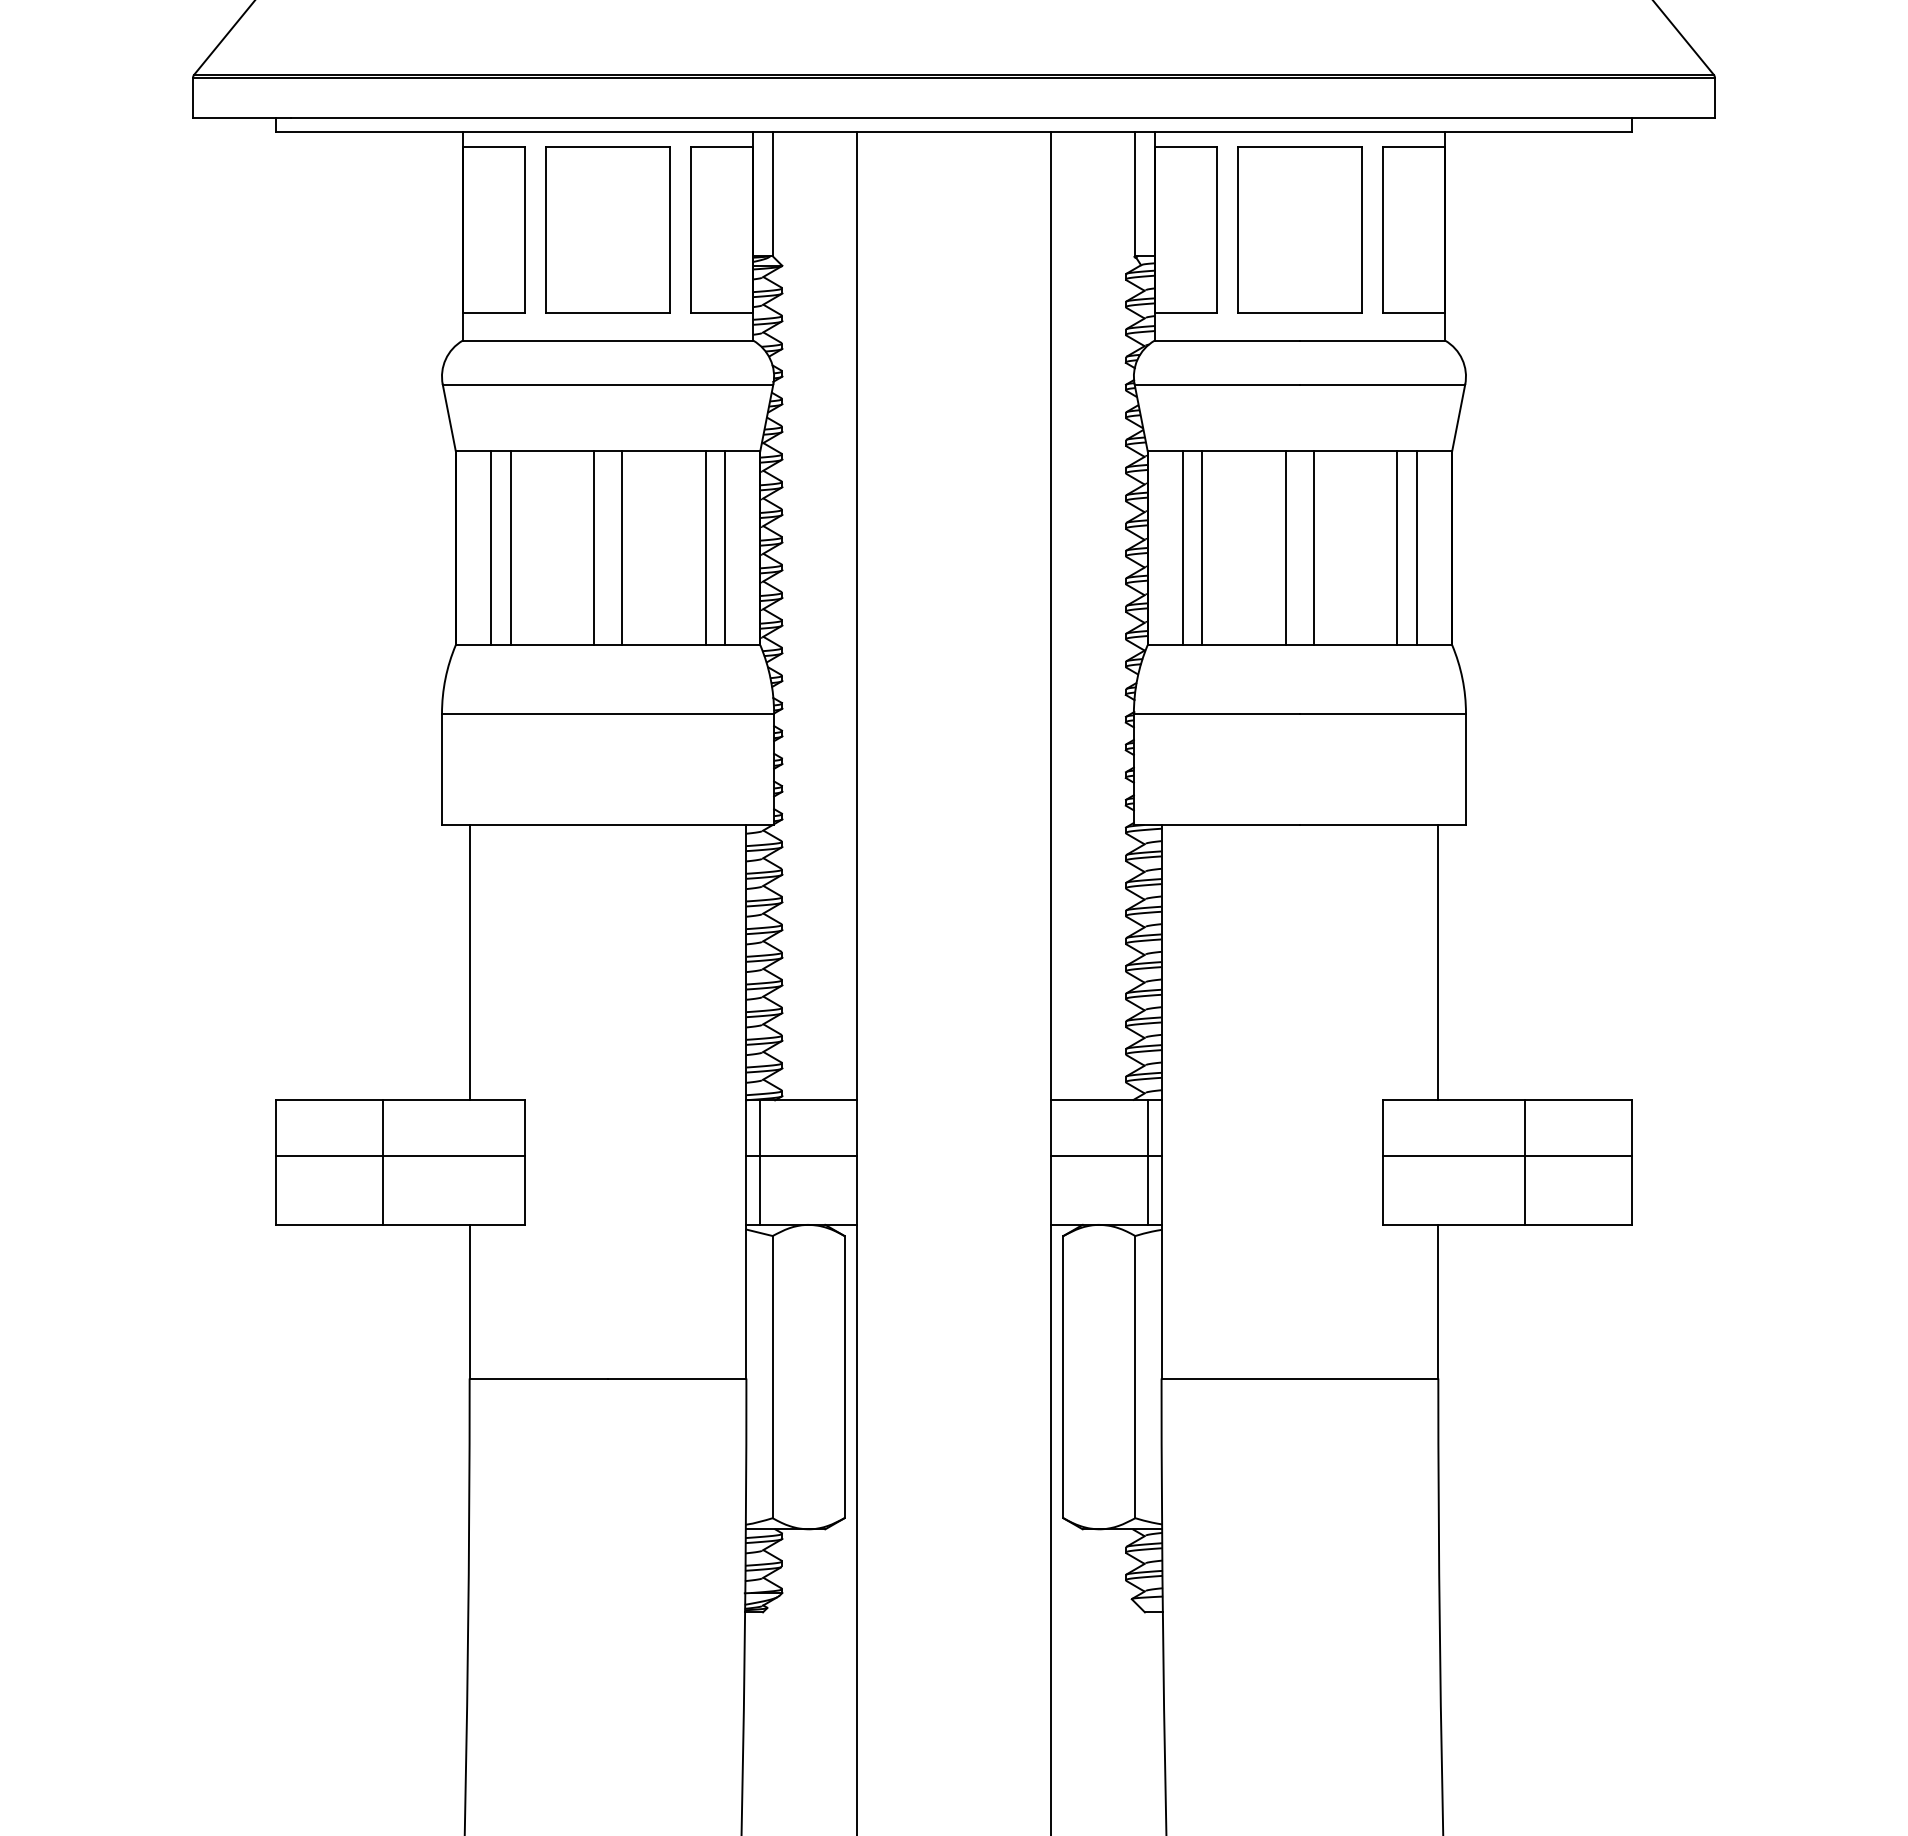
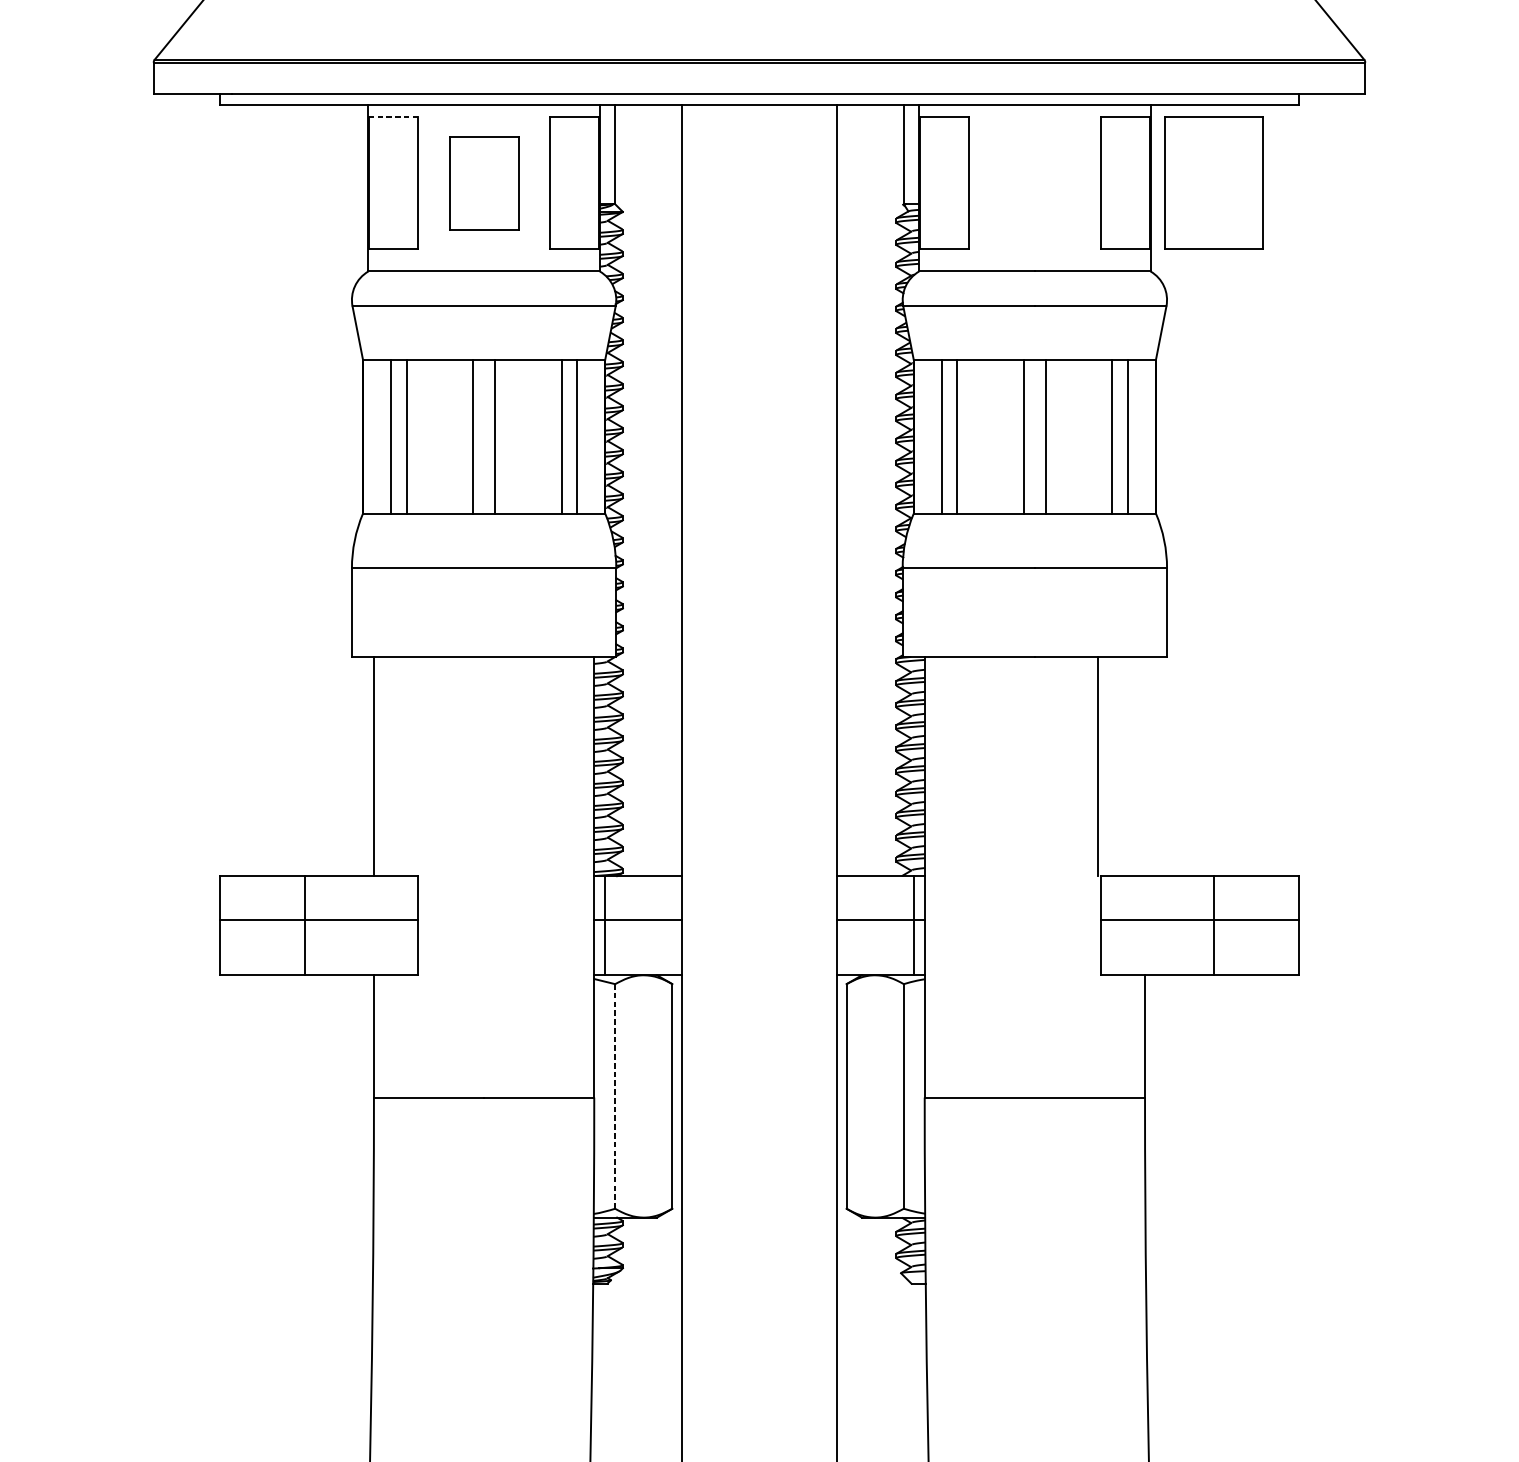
line: (494, 146) -> (393, 116), solid -> dashed
part: (607, 229) -> (483, 182), size x0.7
part: (1299, 229) -> (1213, 182), moved
line: (1438, 962) -> (1098, 766), moved
line: (772, 1377) -> (615, 1096), solid -> dashed

